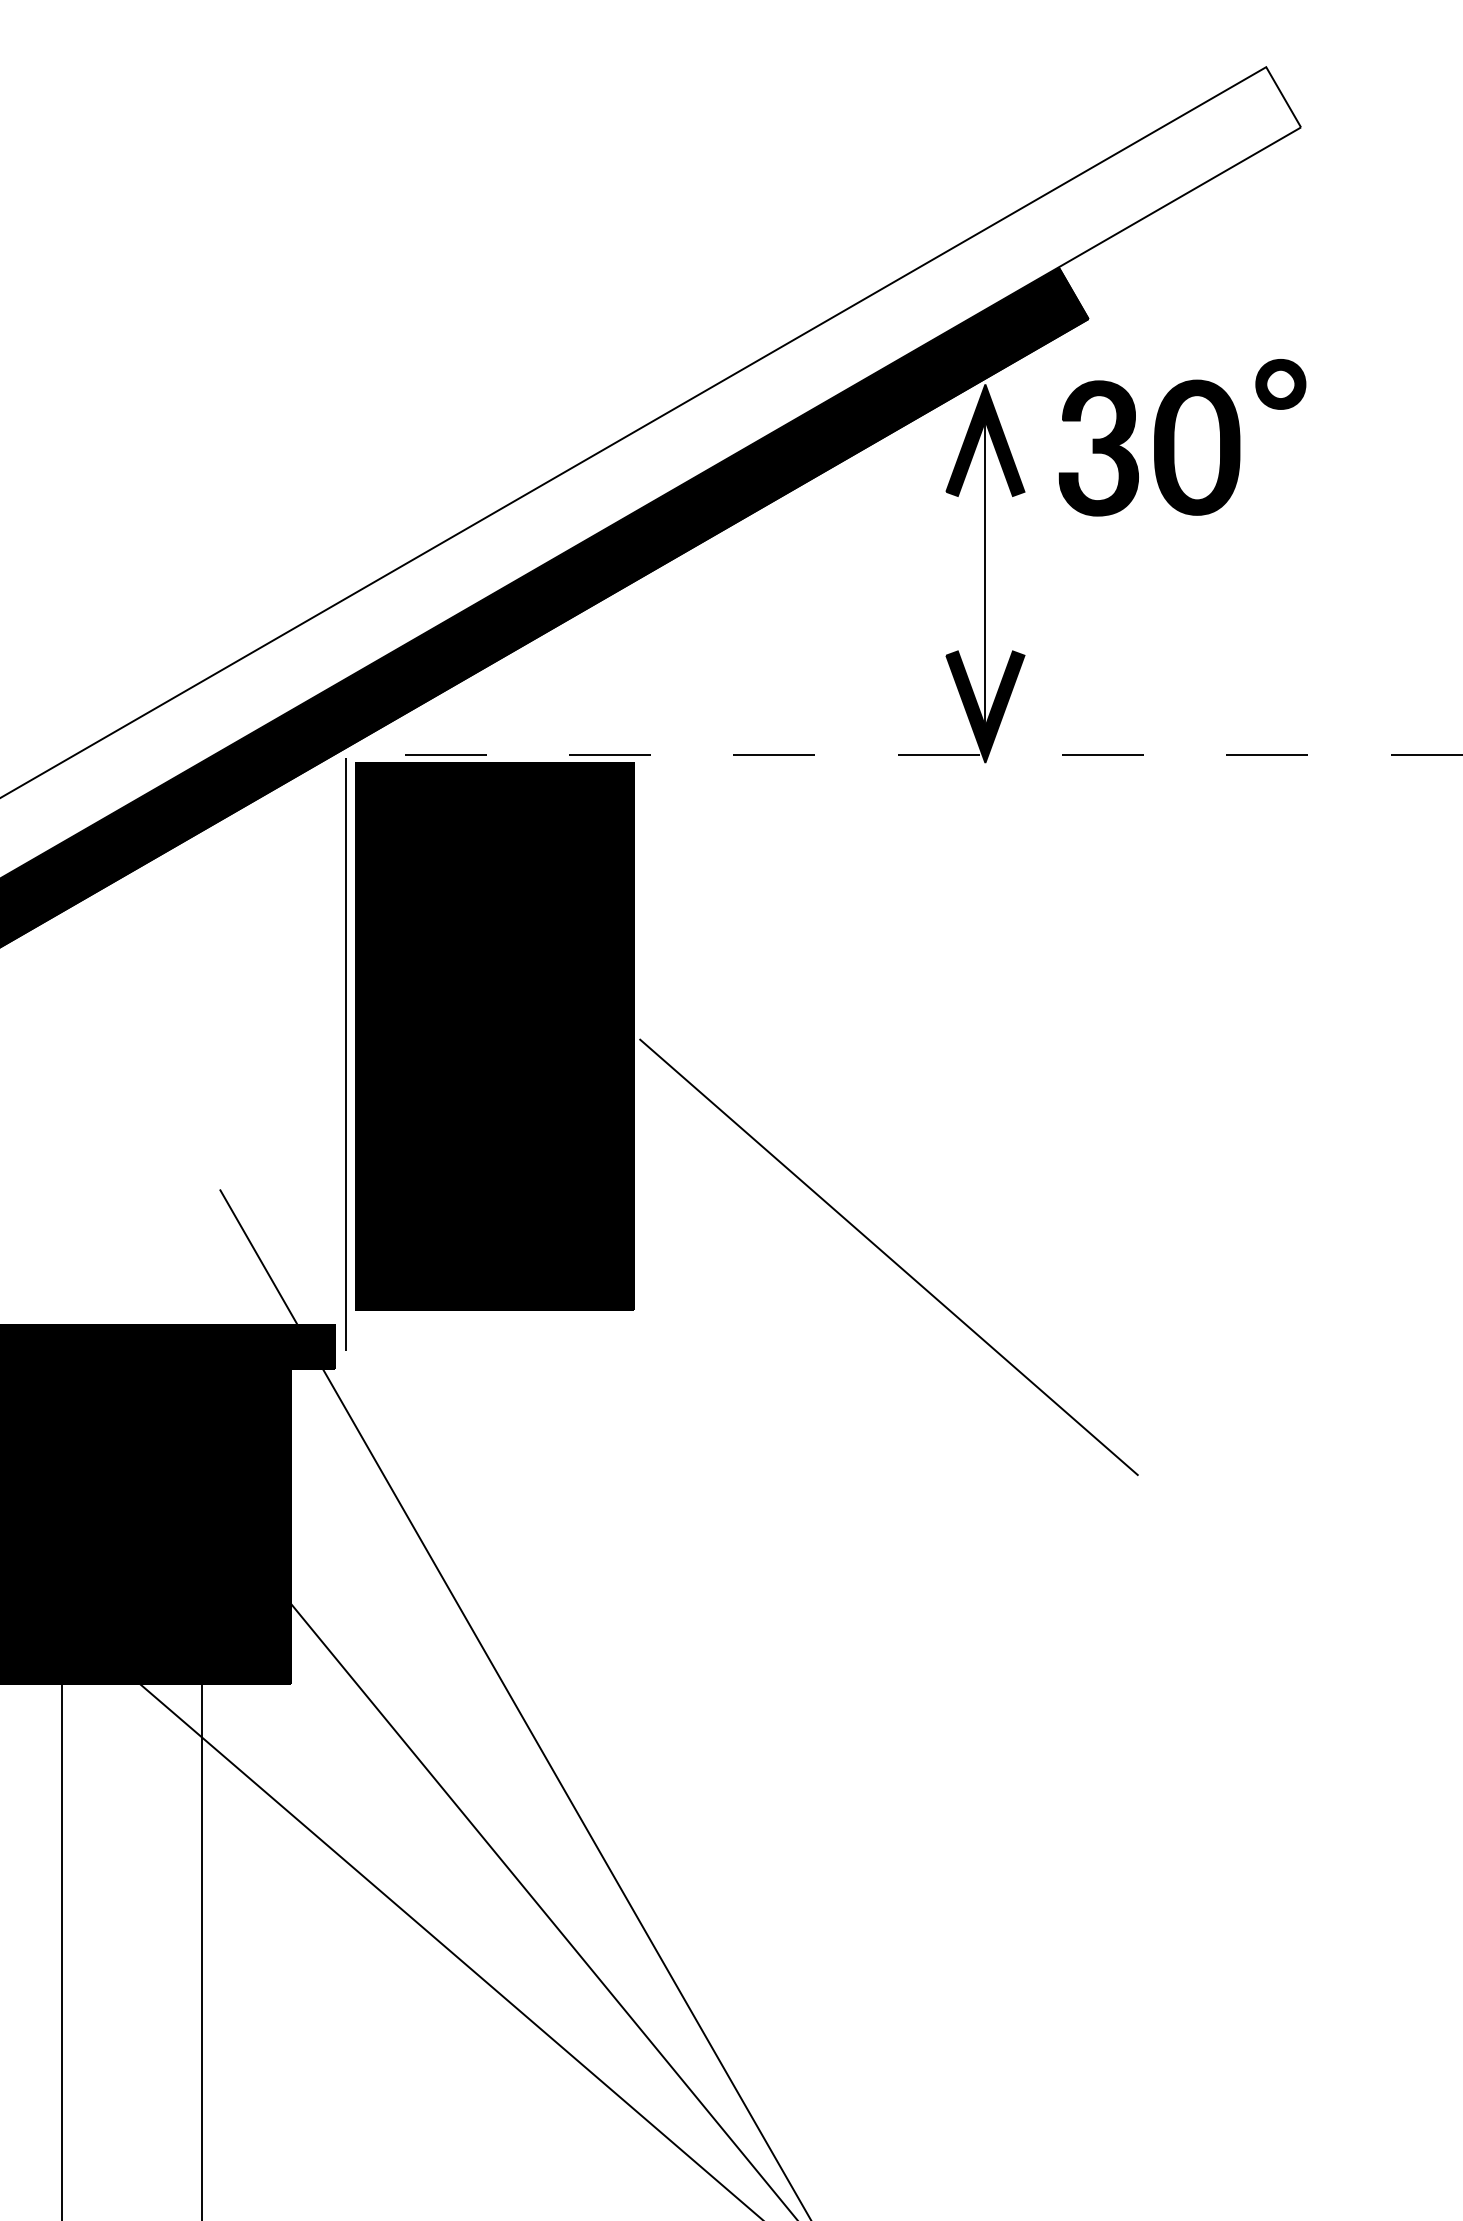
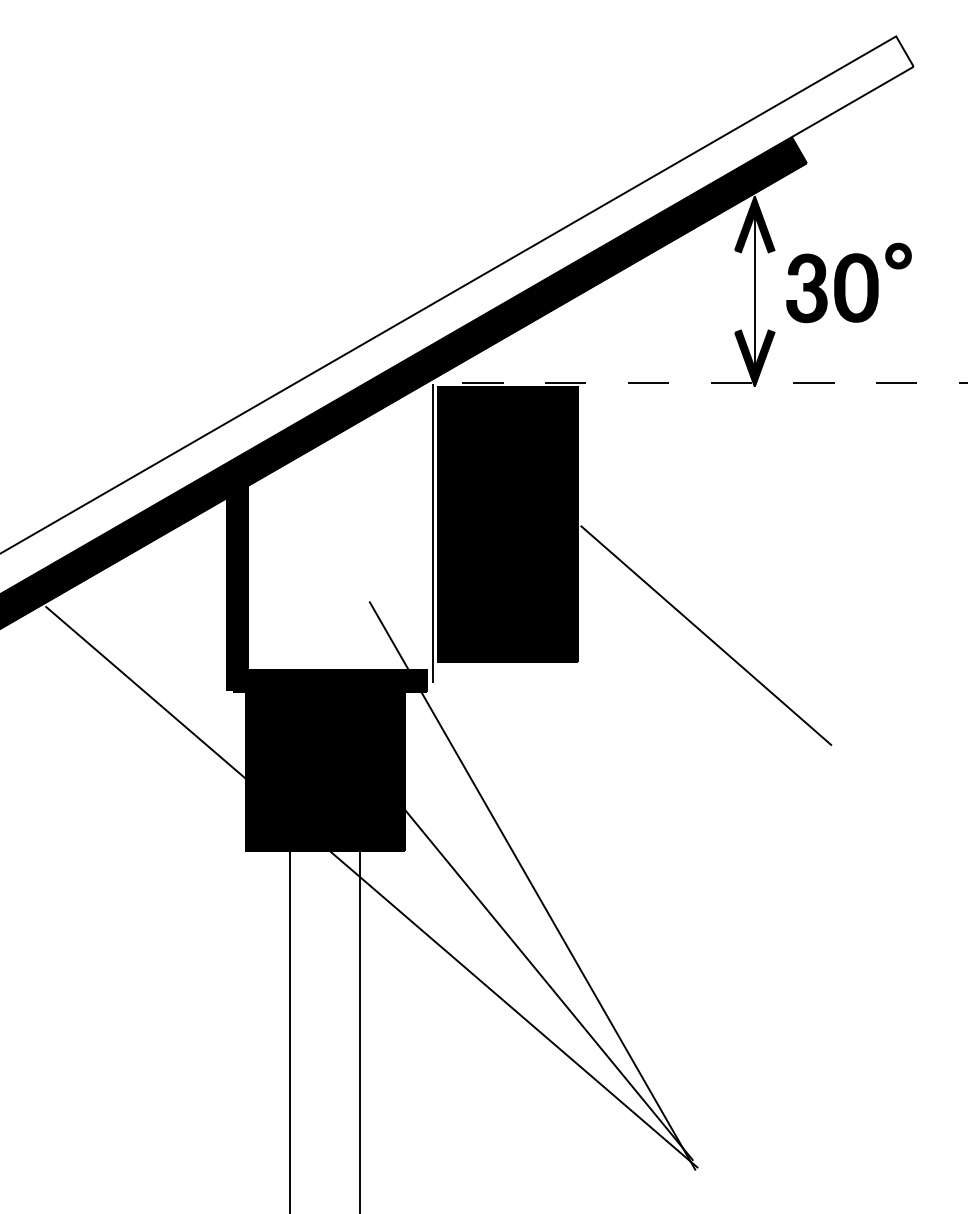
part: (1181, 436) -> (848, 282), moved

